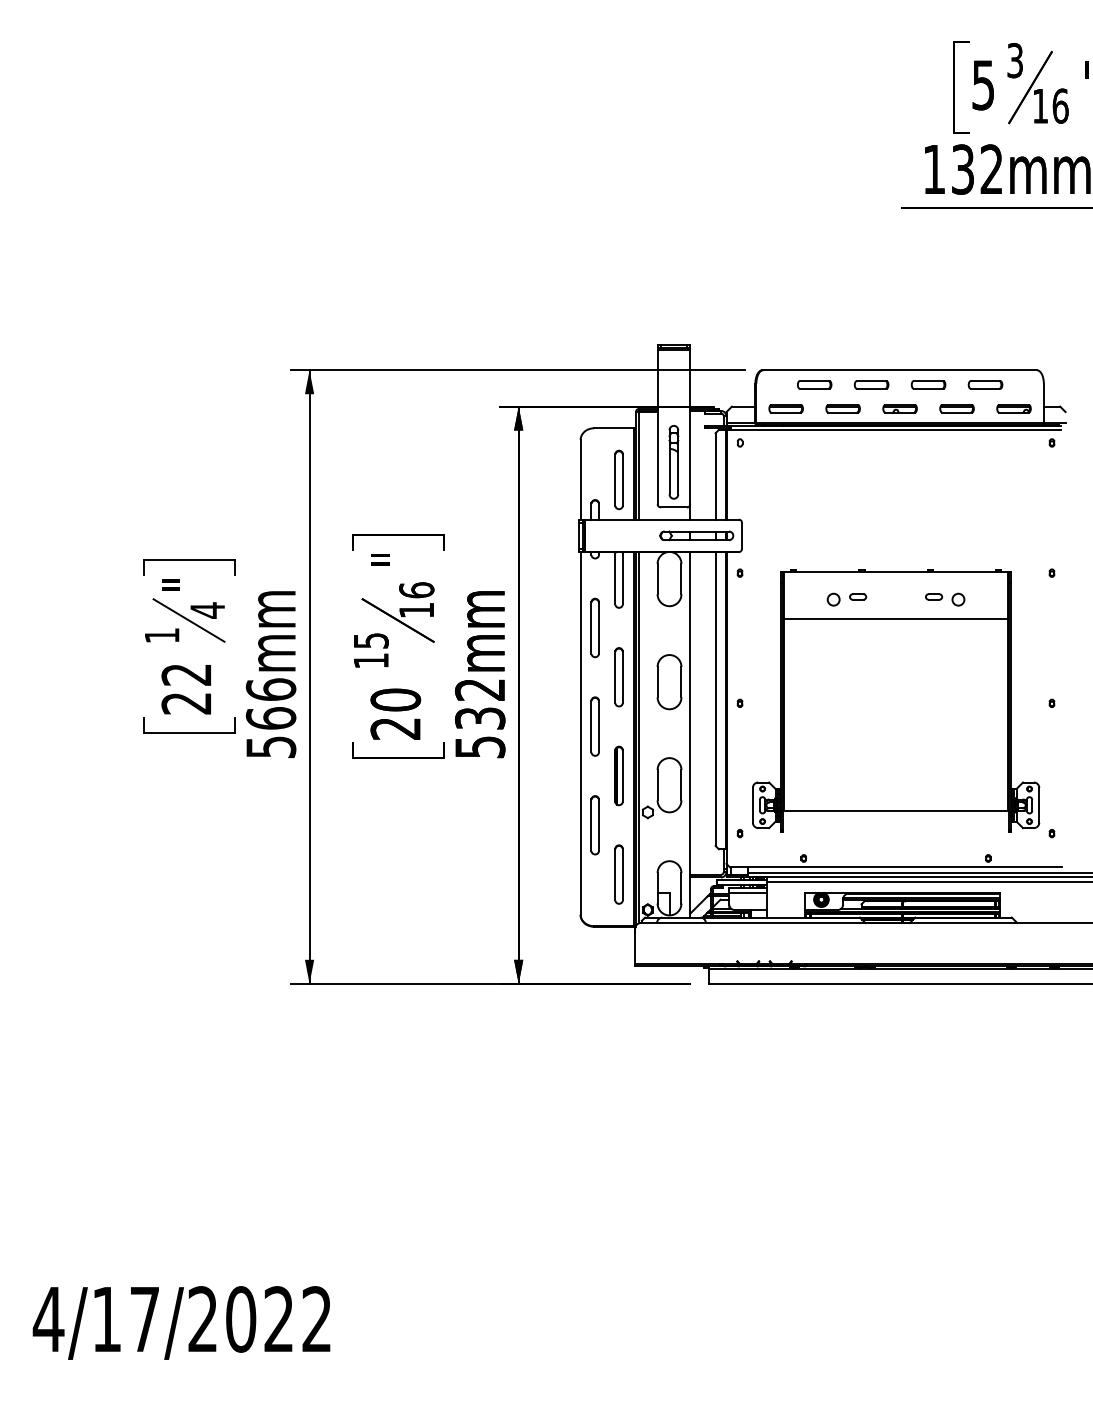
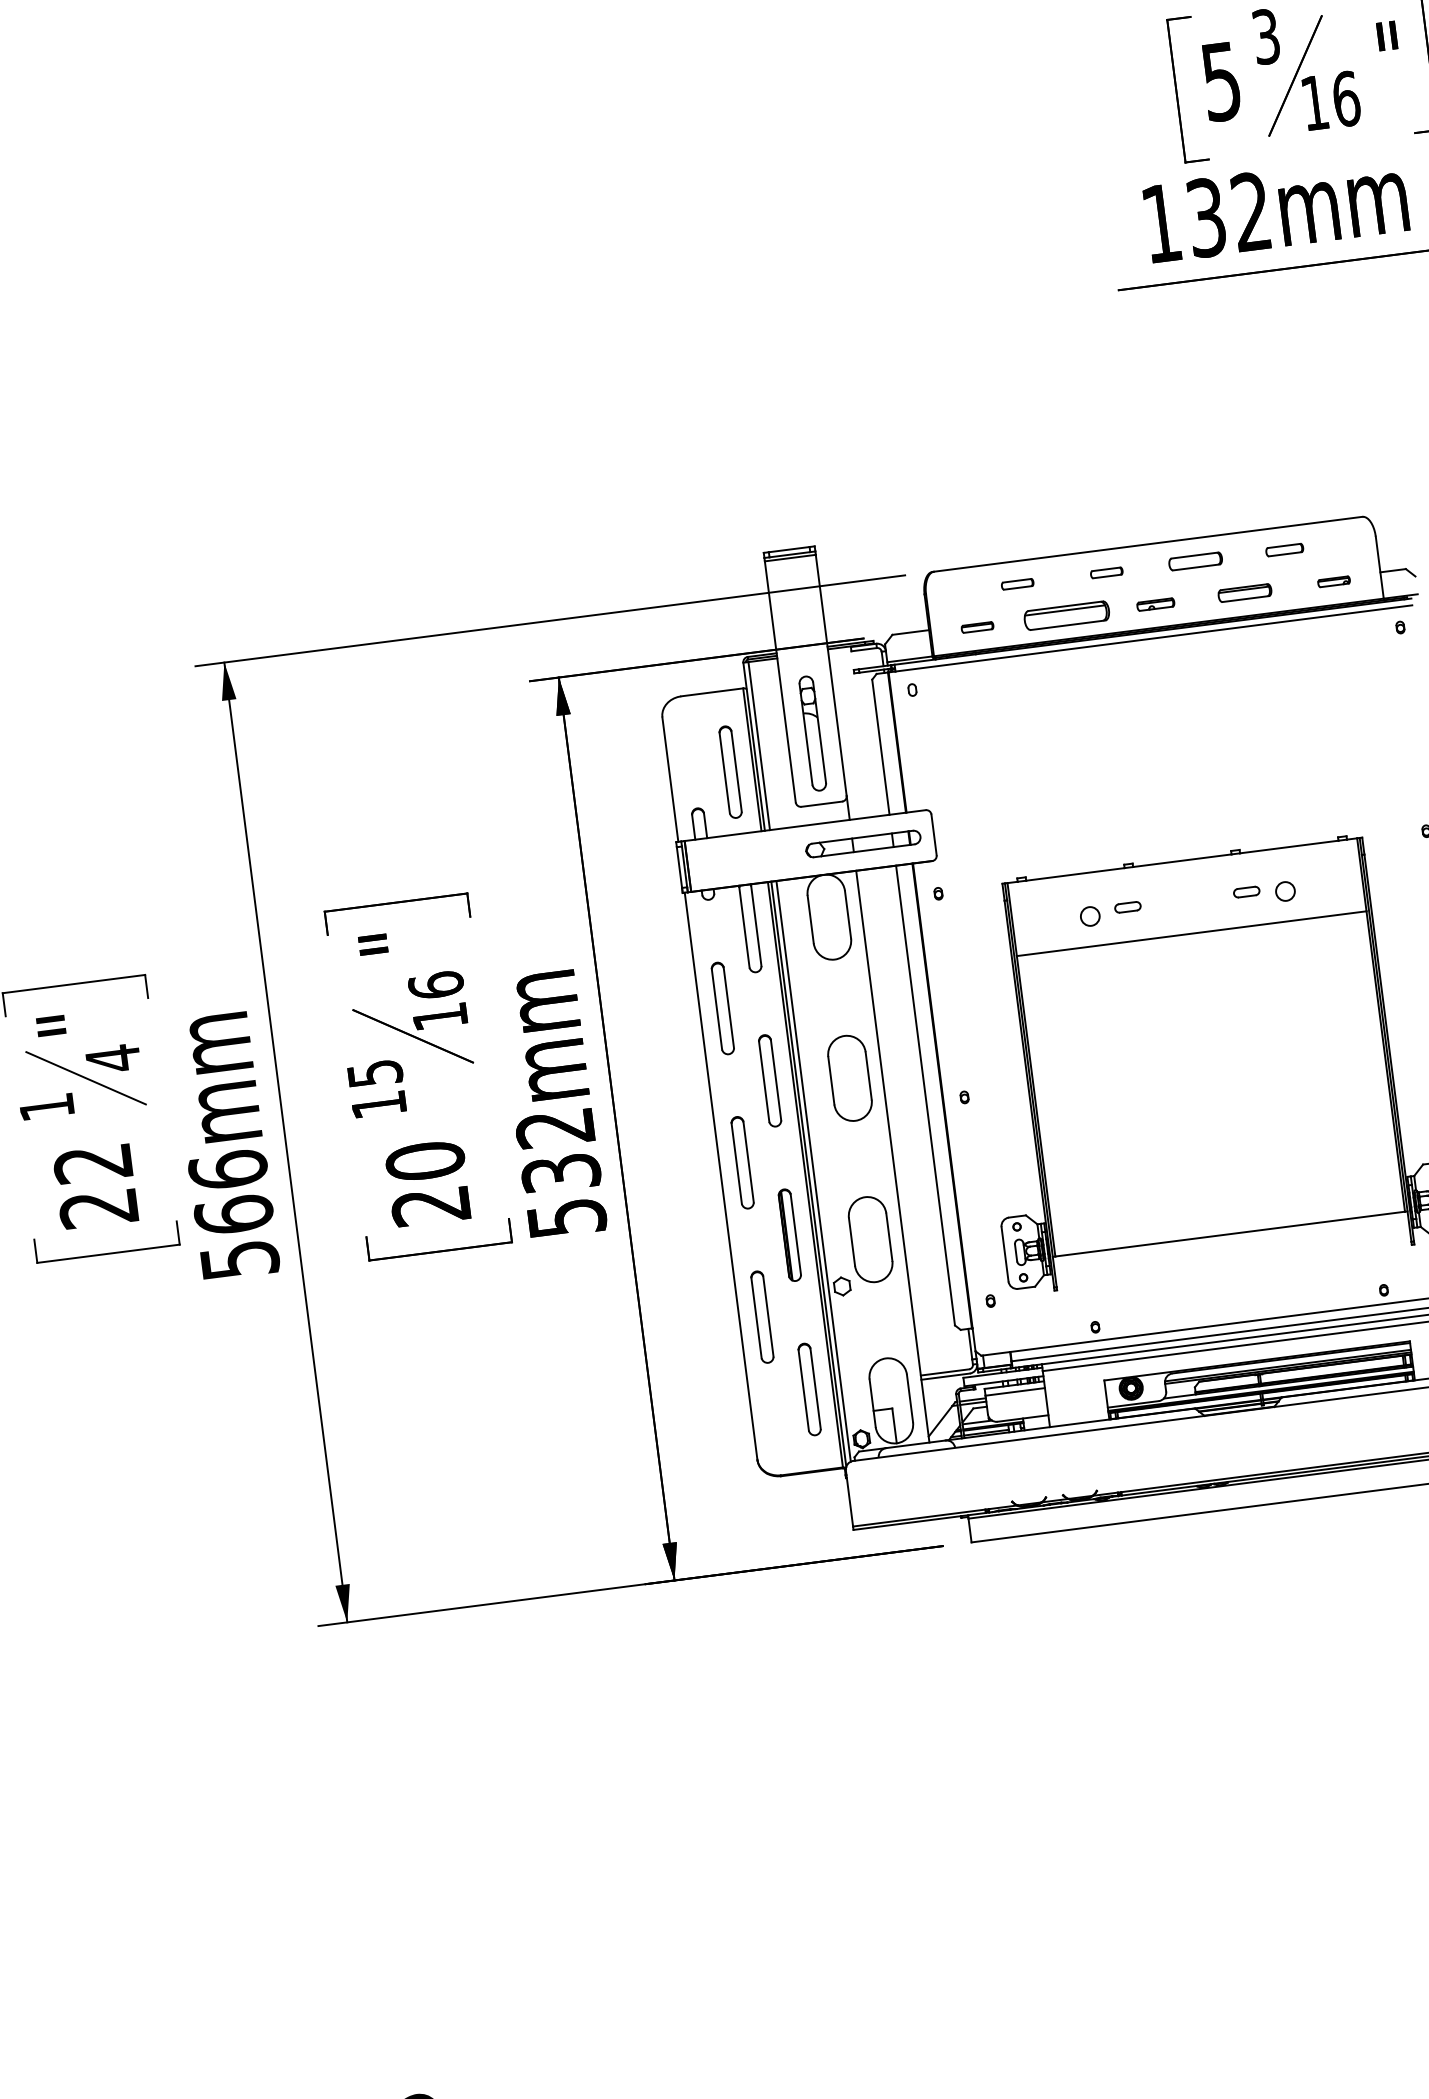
part: (814, 384) -> (1017, 583), size x0.6
part: (871, 384) -> (1106, 572), size x0.6
part: (985, 384) -> (1284, 549), size x0.7
part: (785, 408) -> (976, 627), size x0.6
part: (842, 408) -> (1065, 615), size x1.6
part: (899, 408) -> (1154, 604), size x0.7
part: (1013, 408) -> (1333, 581), size x0.6

